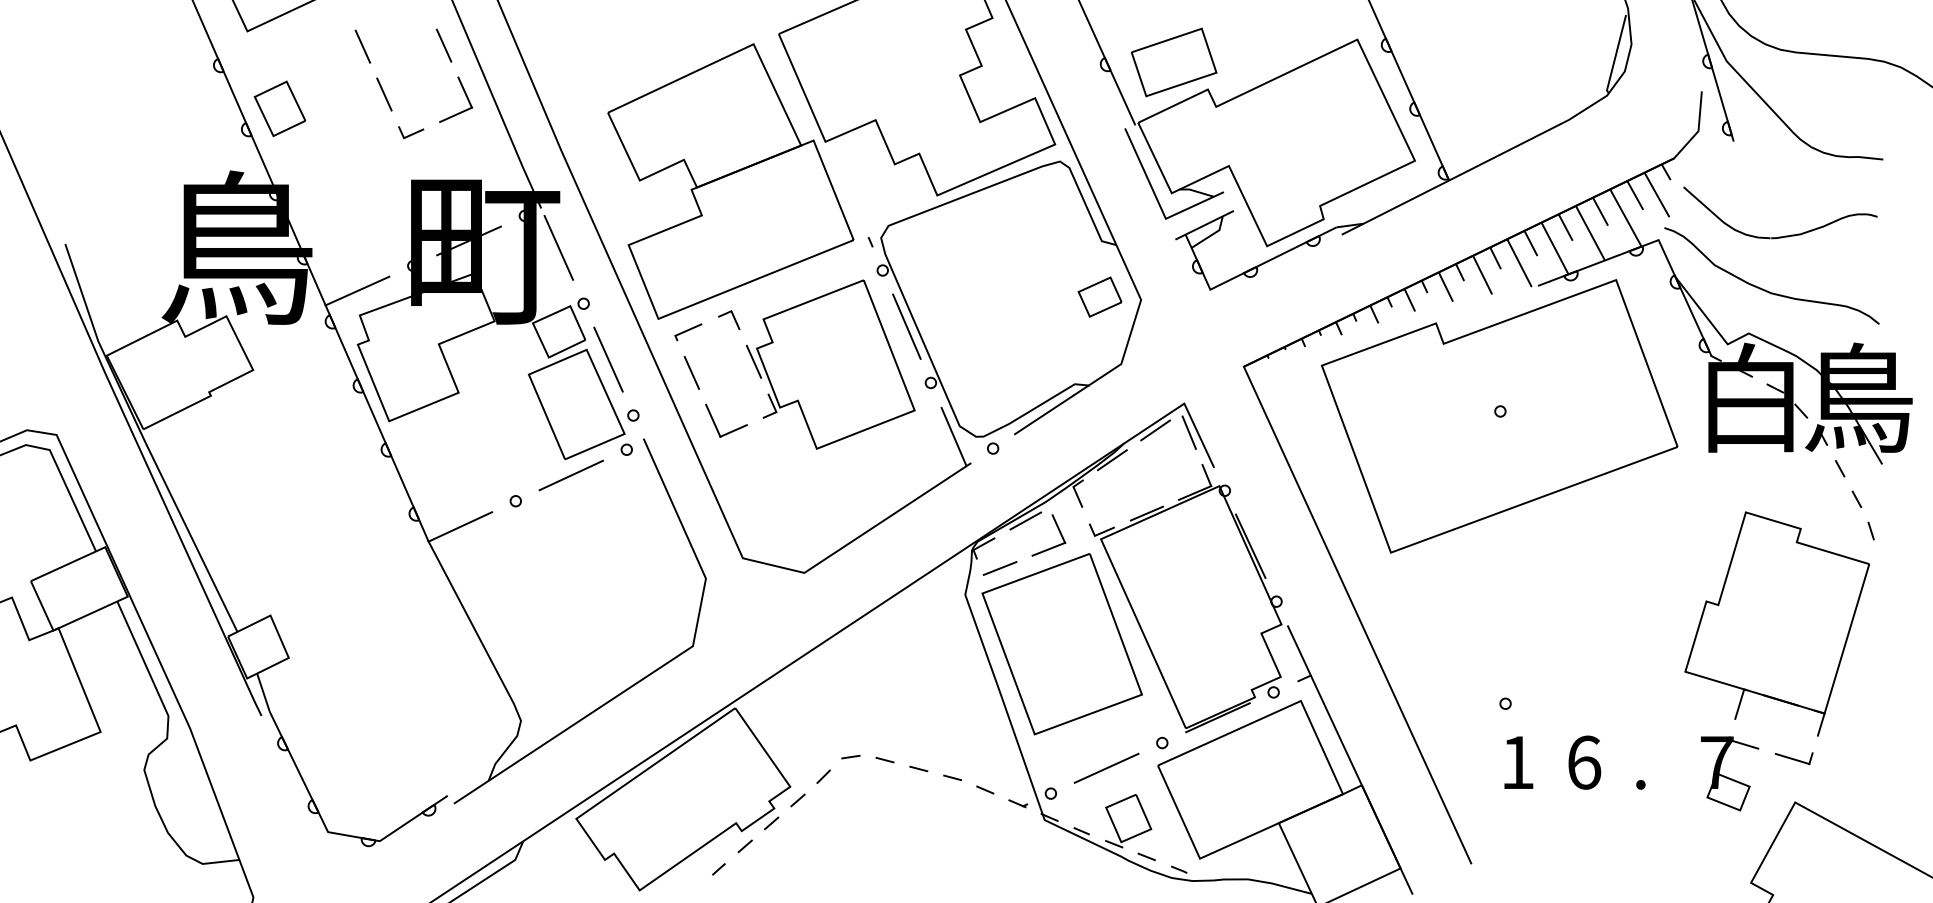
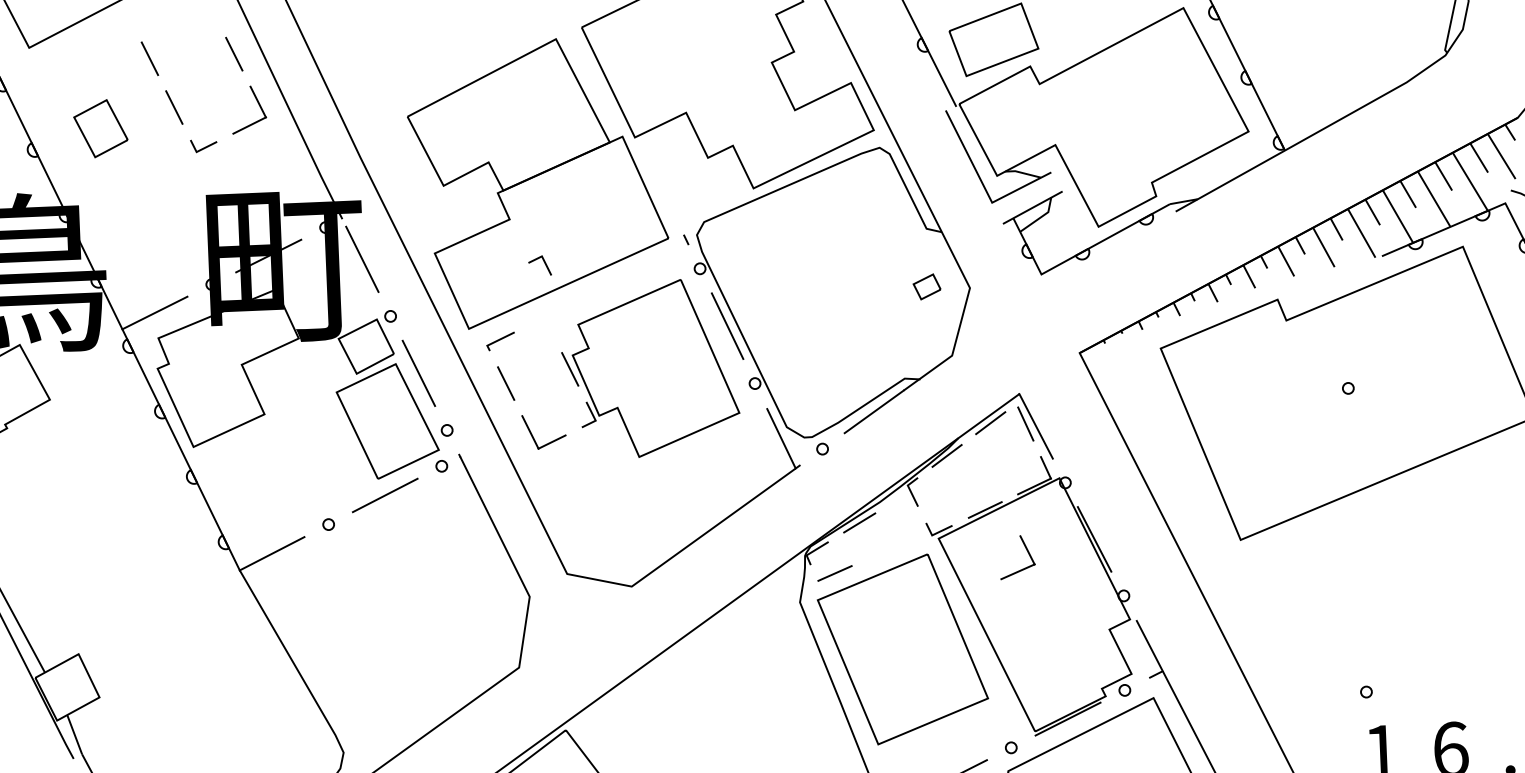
part: (279, 108) -> (100, 128), moved
part: (1099, 296) -> (926, 286), size x0.6
line: (733, 318) -> (544, 263), moved
part: (1058, 530) -> (1027, 551), moved

